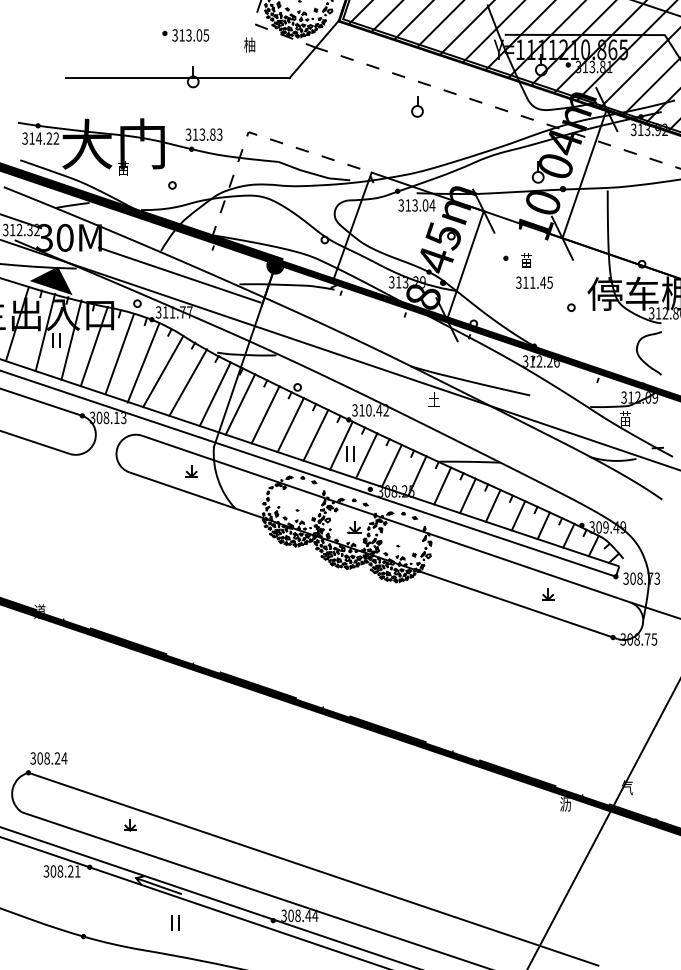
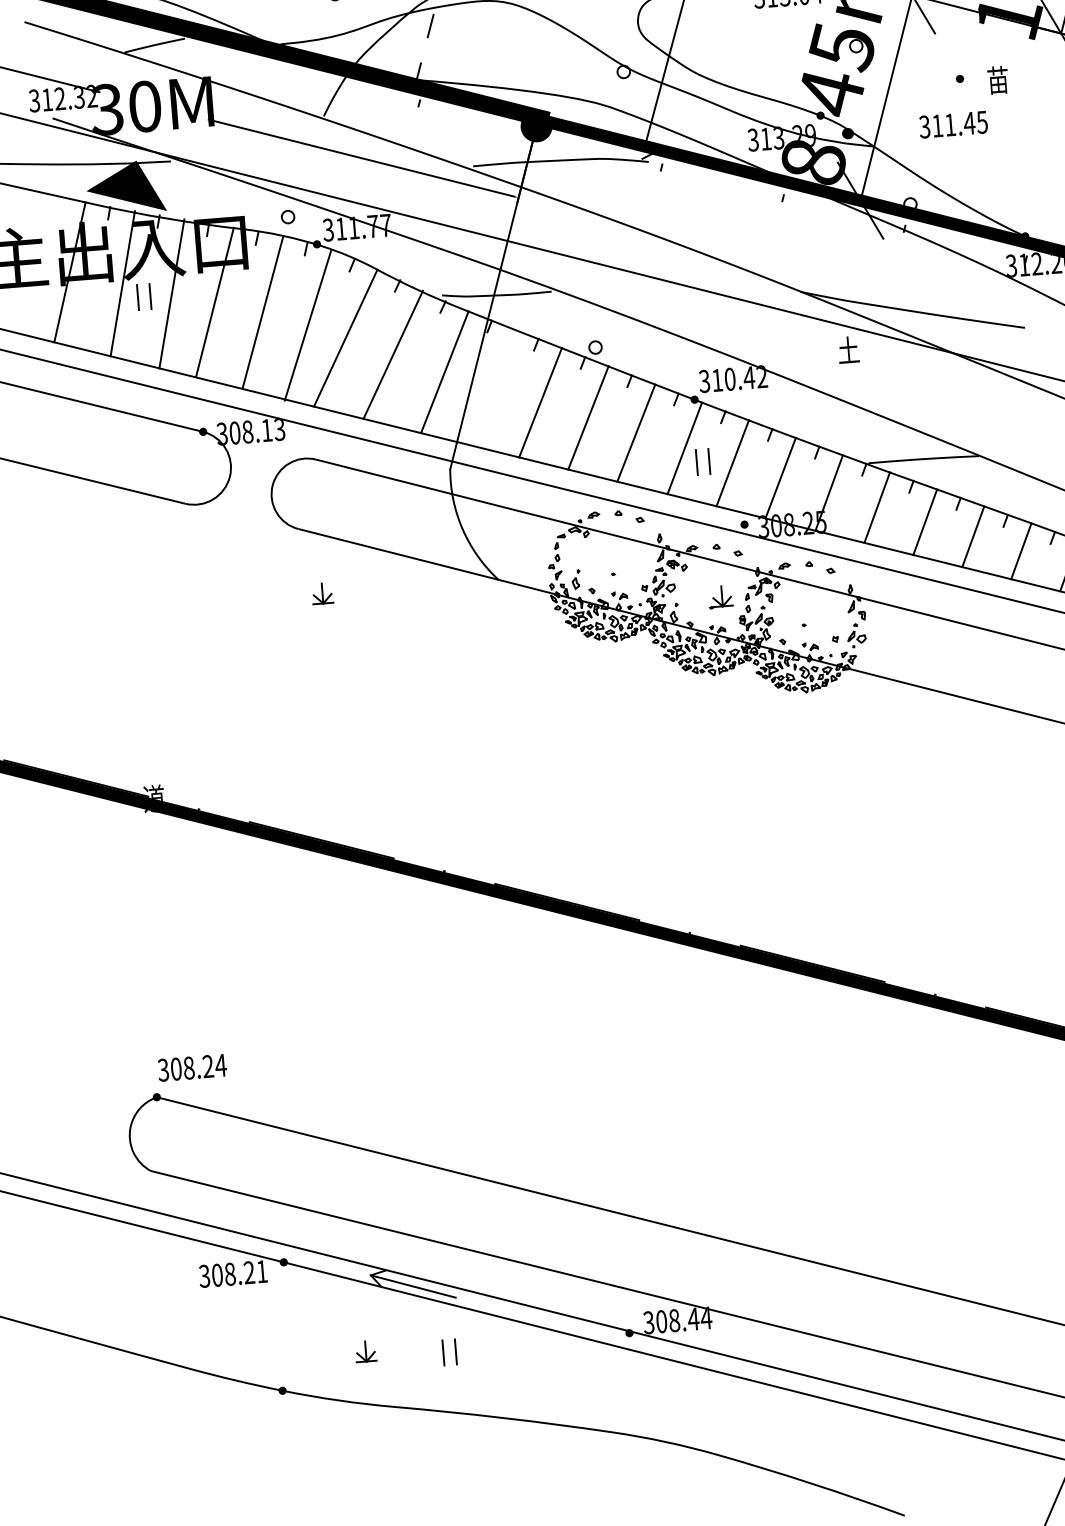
text: (534, 282) -> (953, 124), moved
line: (240, 404) -> (492, 387), removed
part: (191, 471) -> (322, 593), moved
part: (130, 825) -> (366, 1352), moved

